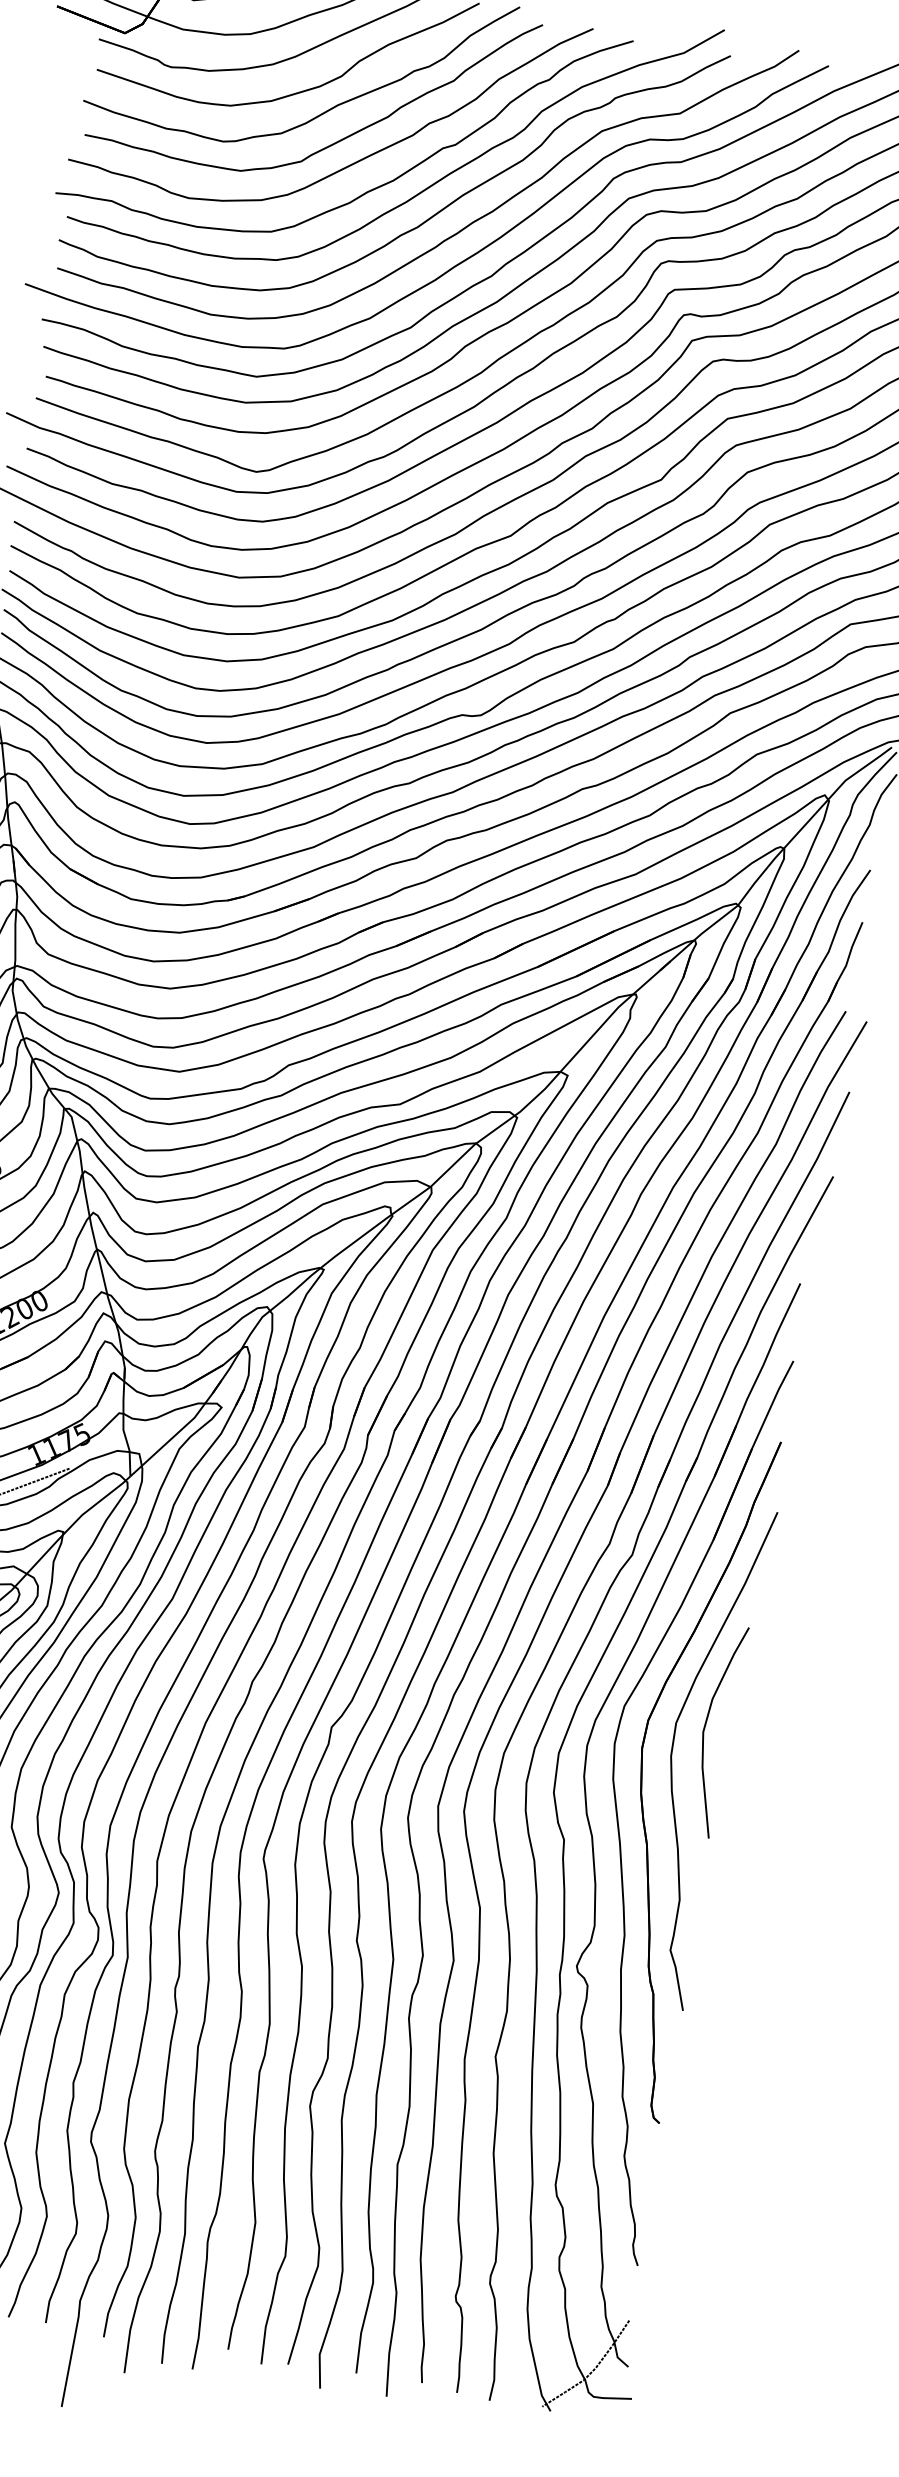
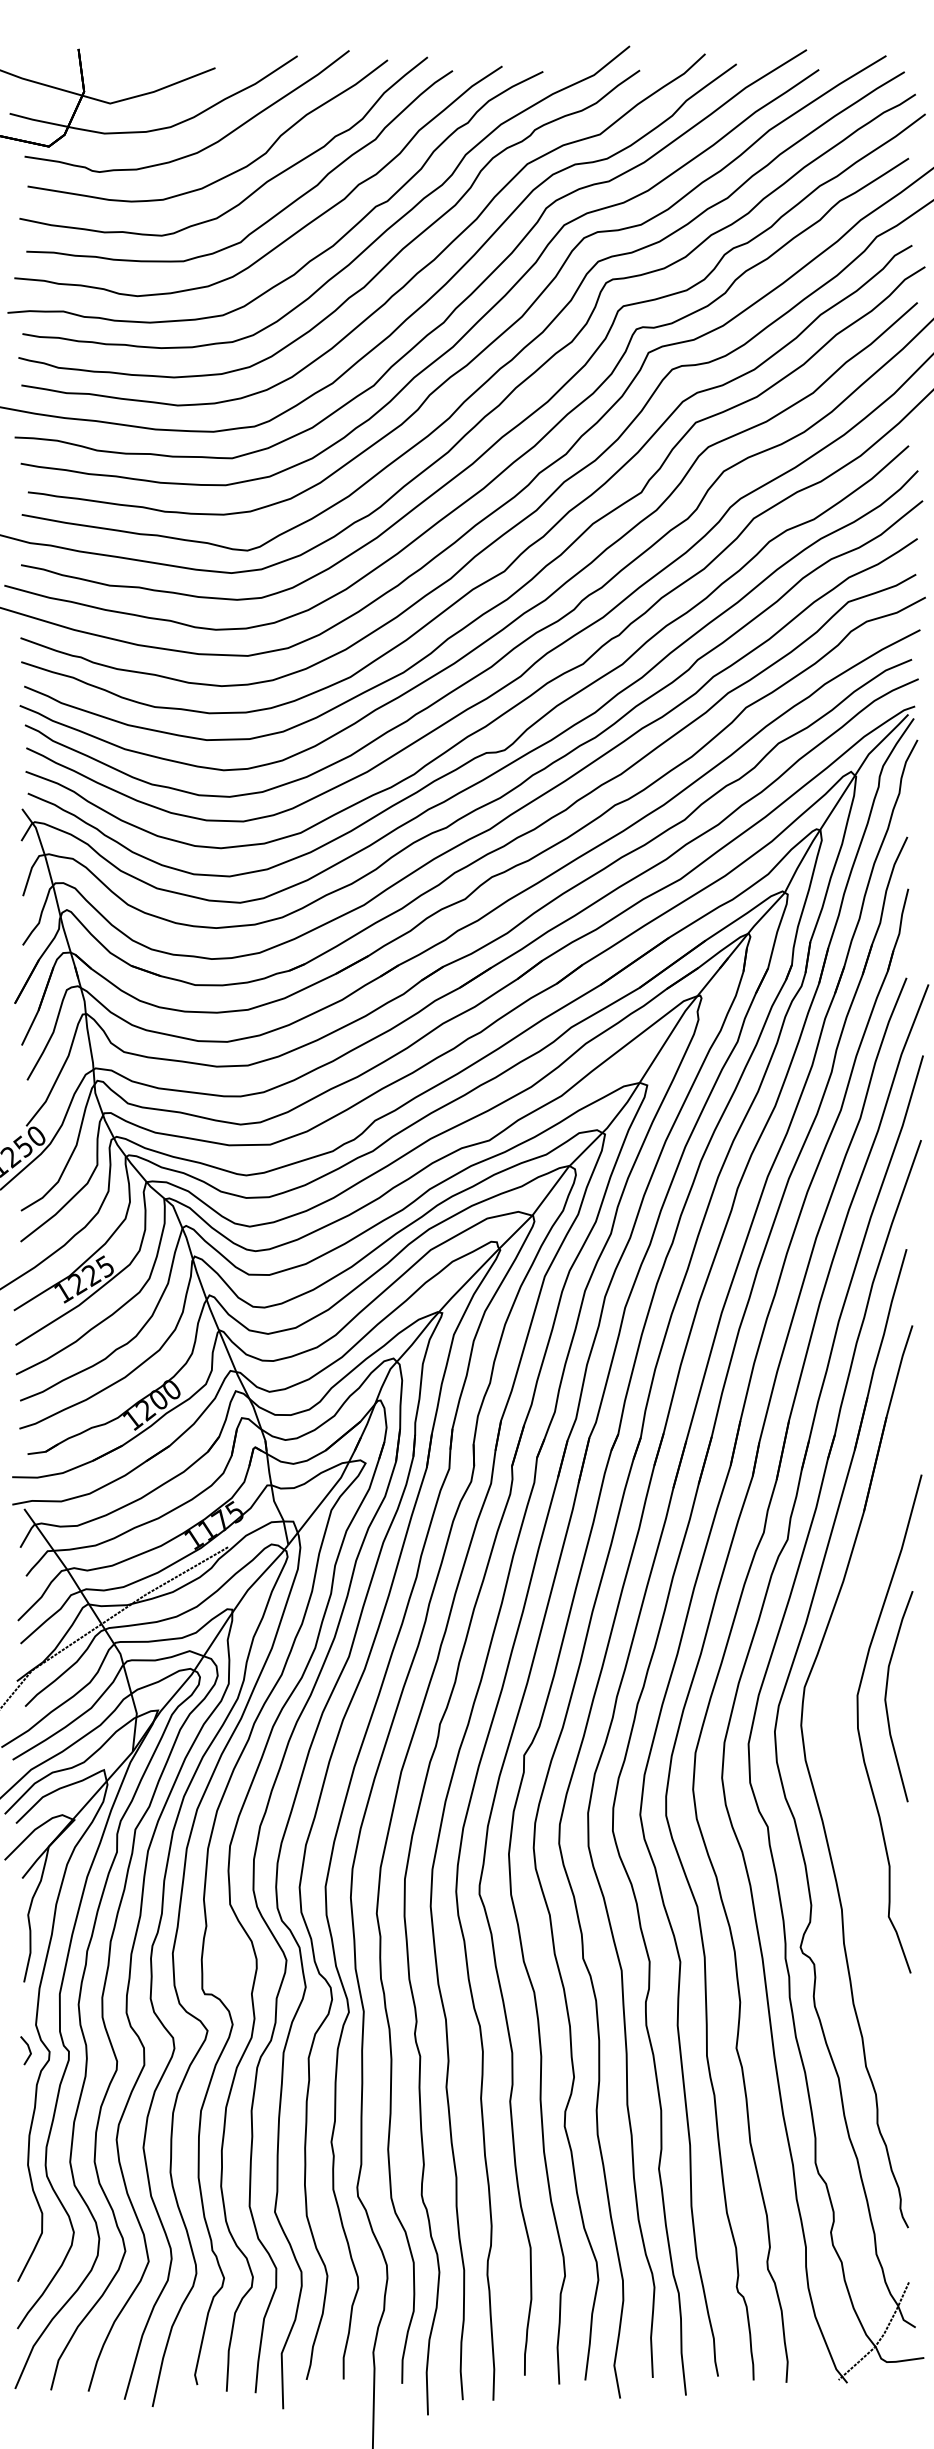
part: (642, 1774) -> (833, 1750), removed

